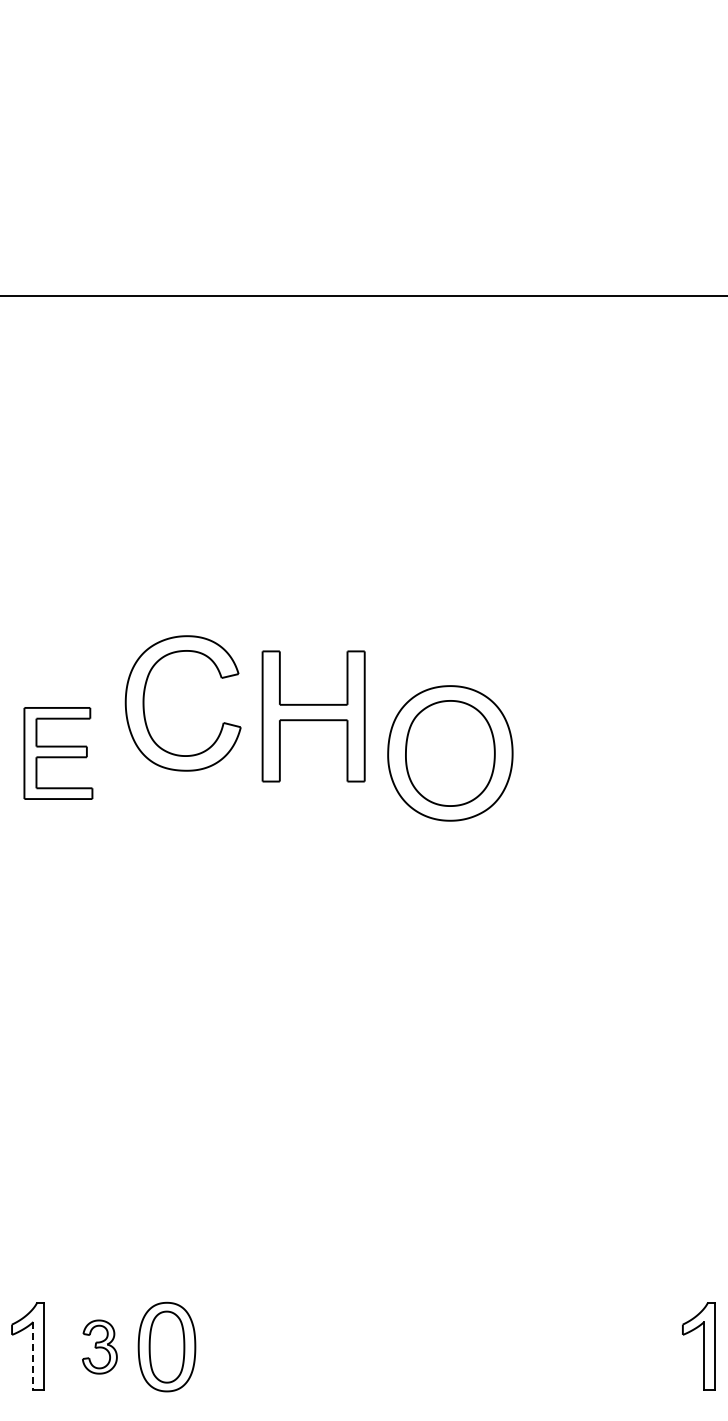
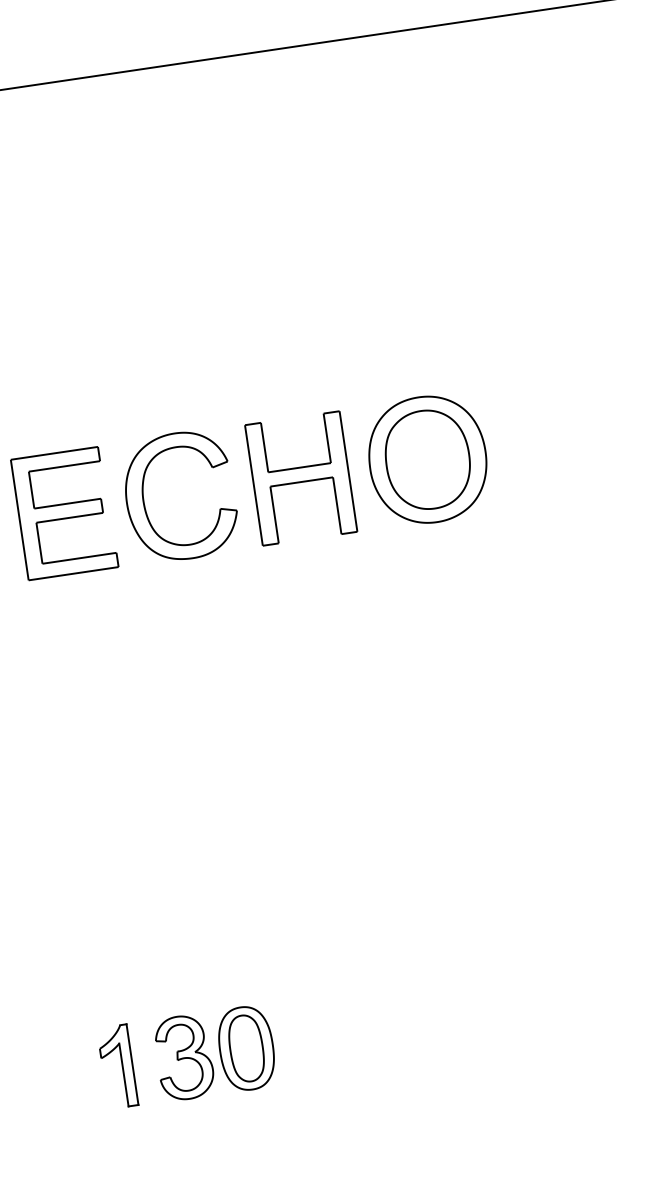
part: (144, 703) -> (144, 501), moved
part: (313, 716) -> (301, 478), moved
part: (58, 753) -> (64, 513), size x1.43
part: (99, 1346) -> (183, 1057), size x1.67
line: (33, 1355) -> (124, 1074), dashed -> solid

